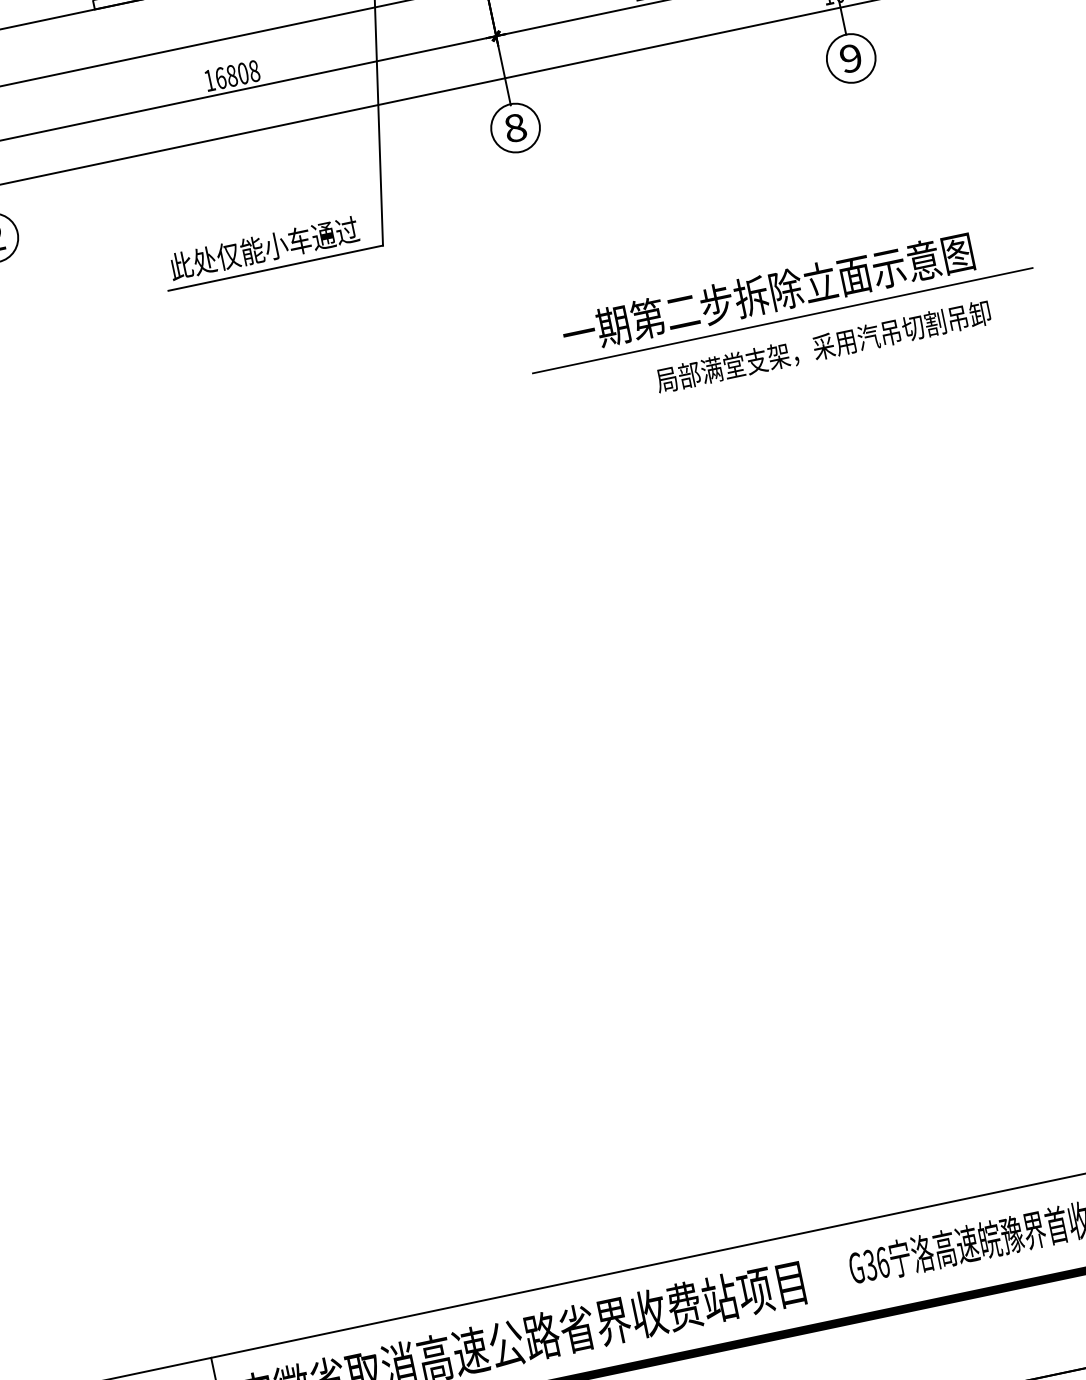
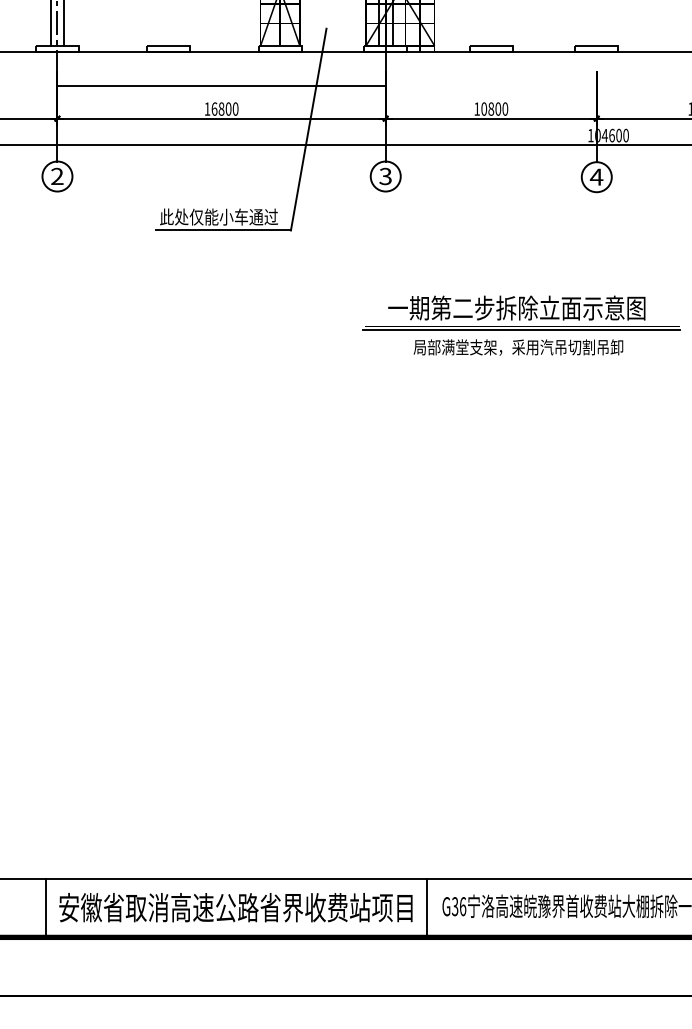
text: (850, 57) -> (596, 176), 9 -> 4
text: (254, 71) -> (235, 109), 16808 -> 16800
text: (515, 128) -> (385, 176), 8 -> 3
line: (782, 327) -> (521, 330), added
text: (823, 346) -> (518, 347), moved
line: (826, 1275) -> (427, 907), added

